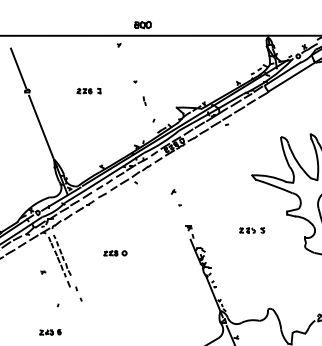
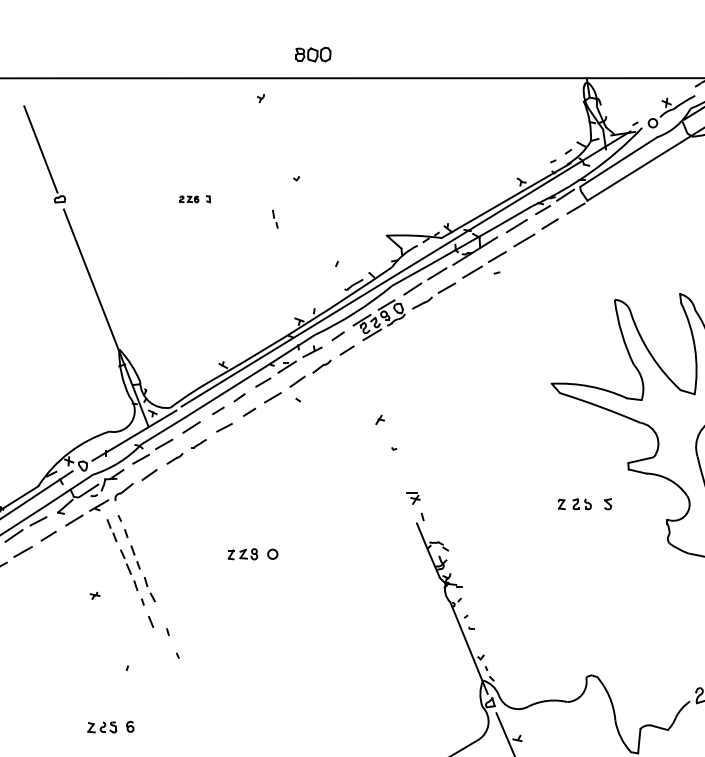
part: (88, 90) -> (193, 197), size x0.6
part: (144, 101) -> (274, 219), moved
part: (252, 230) -> (585, 504), moved

